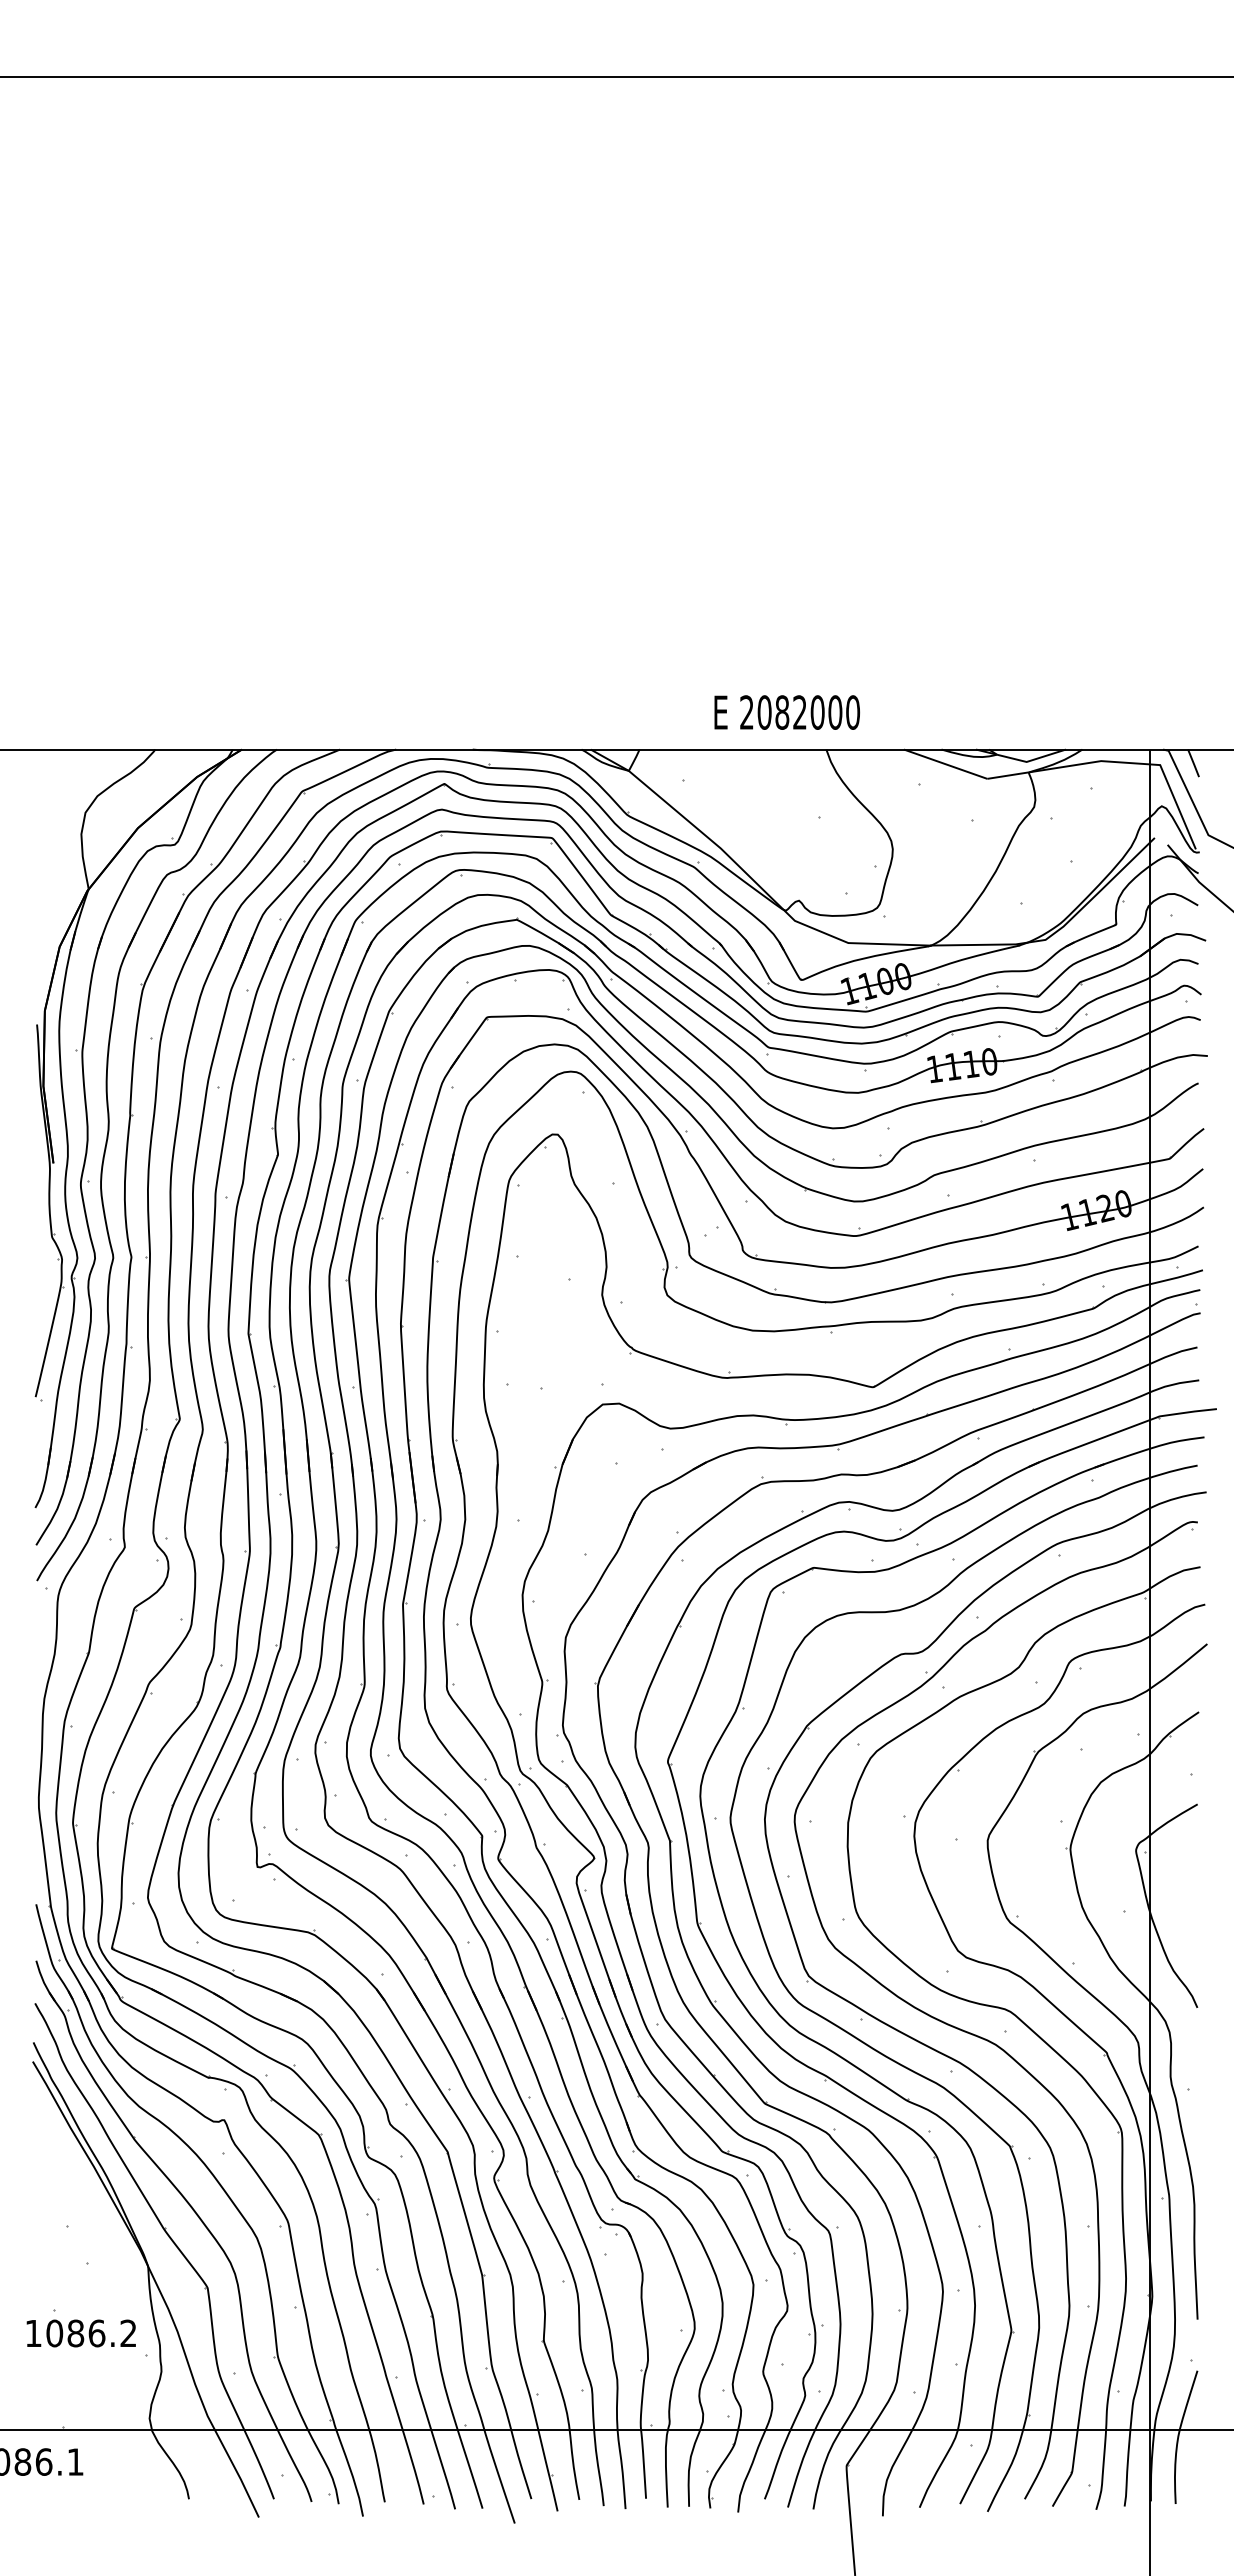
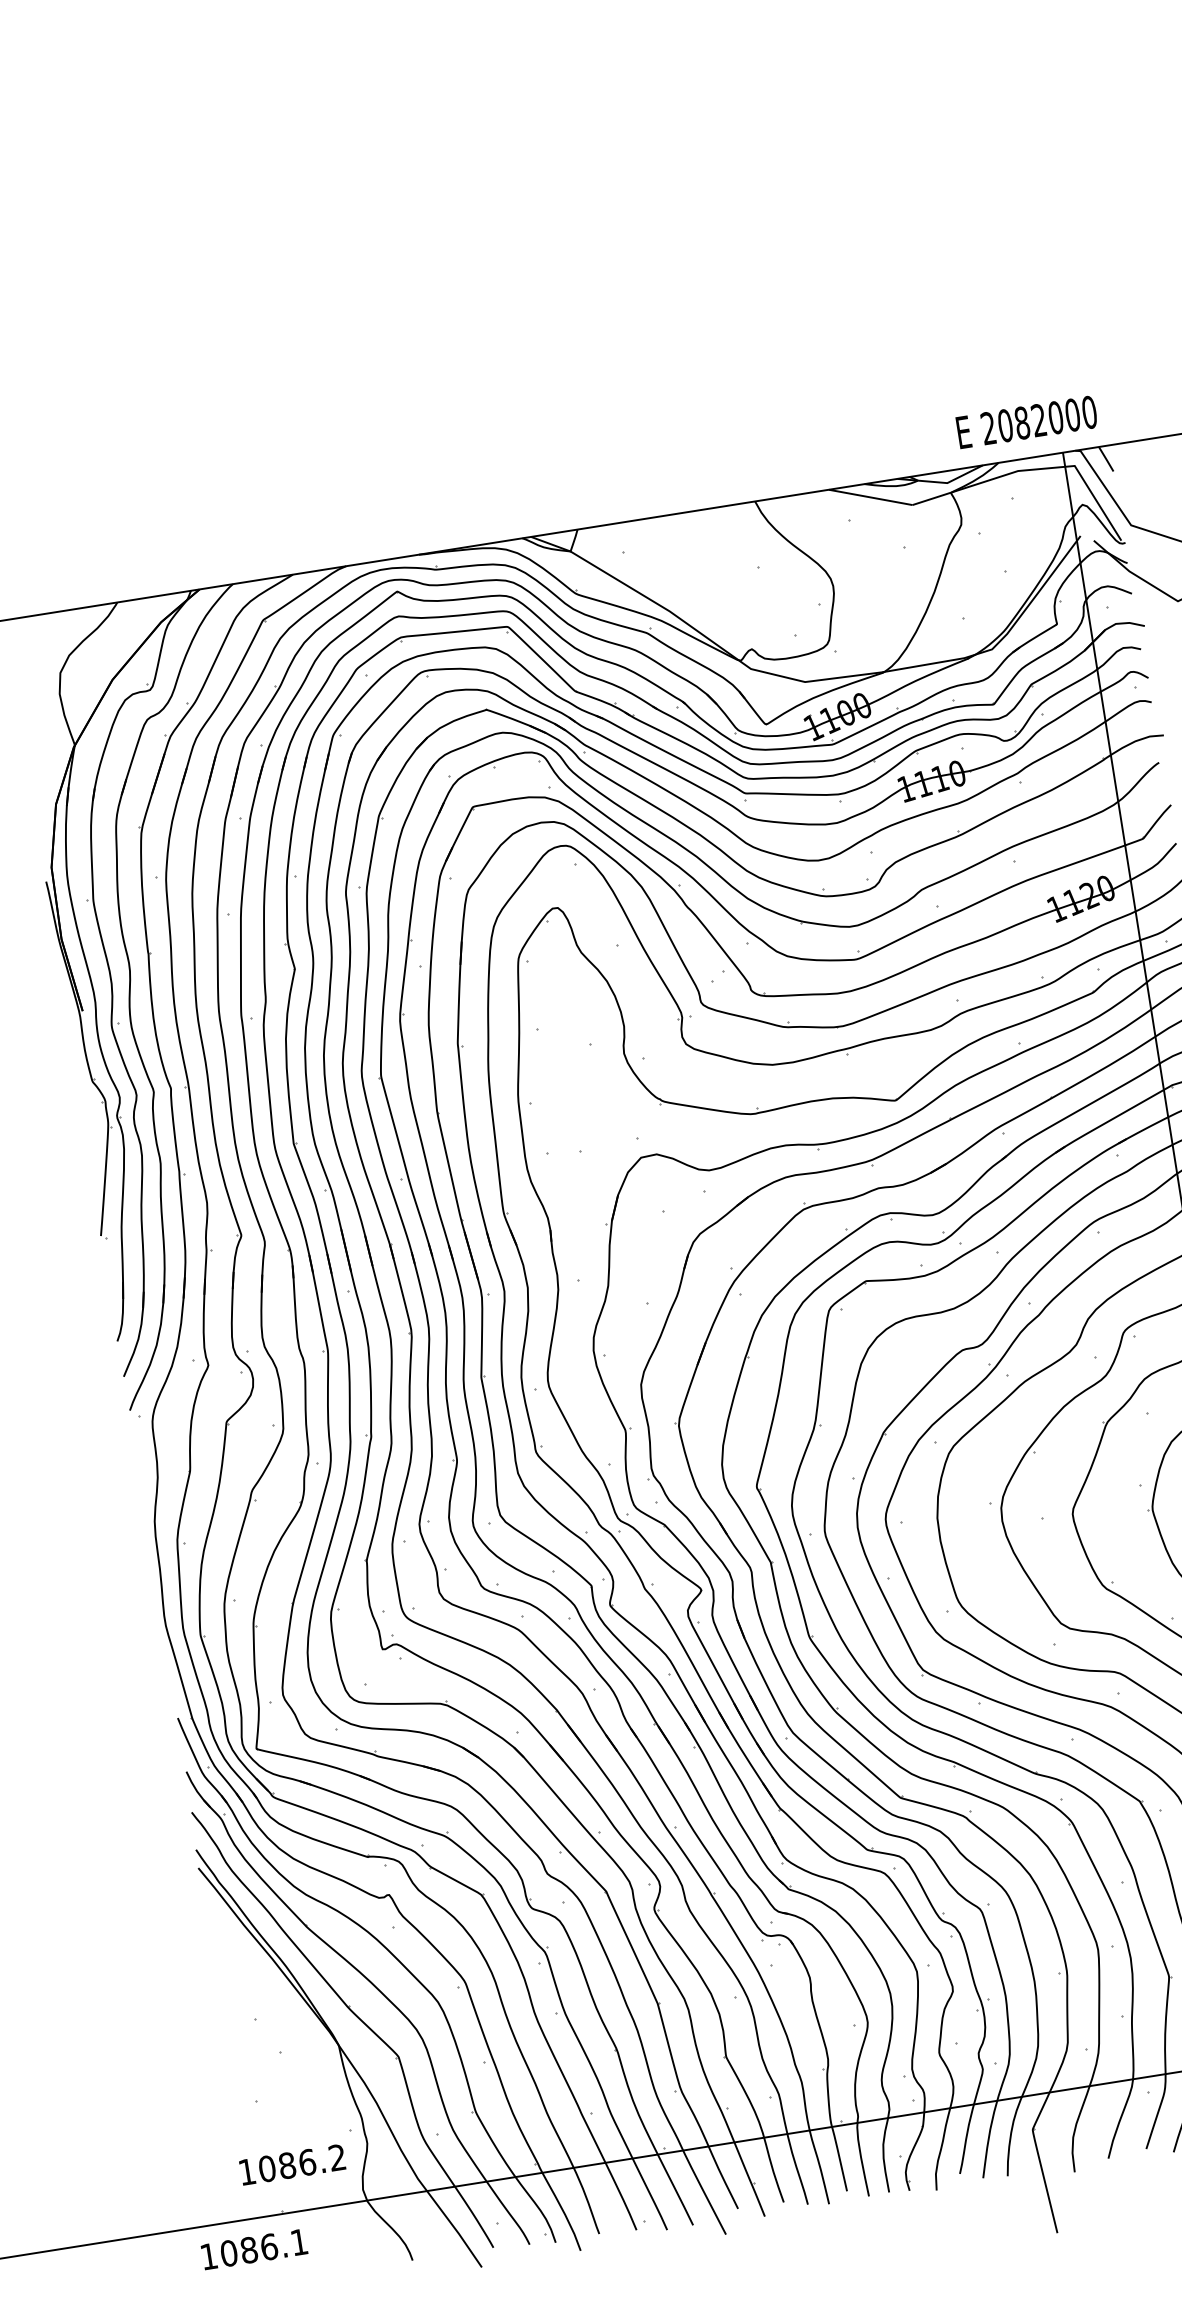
text: (786, 712) -> (1026, 422), moved
text: (80, 2333) -> (291, 2164), moved

